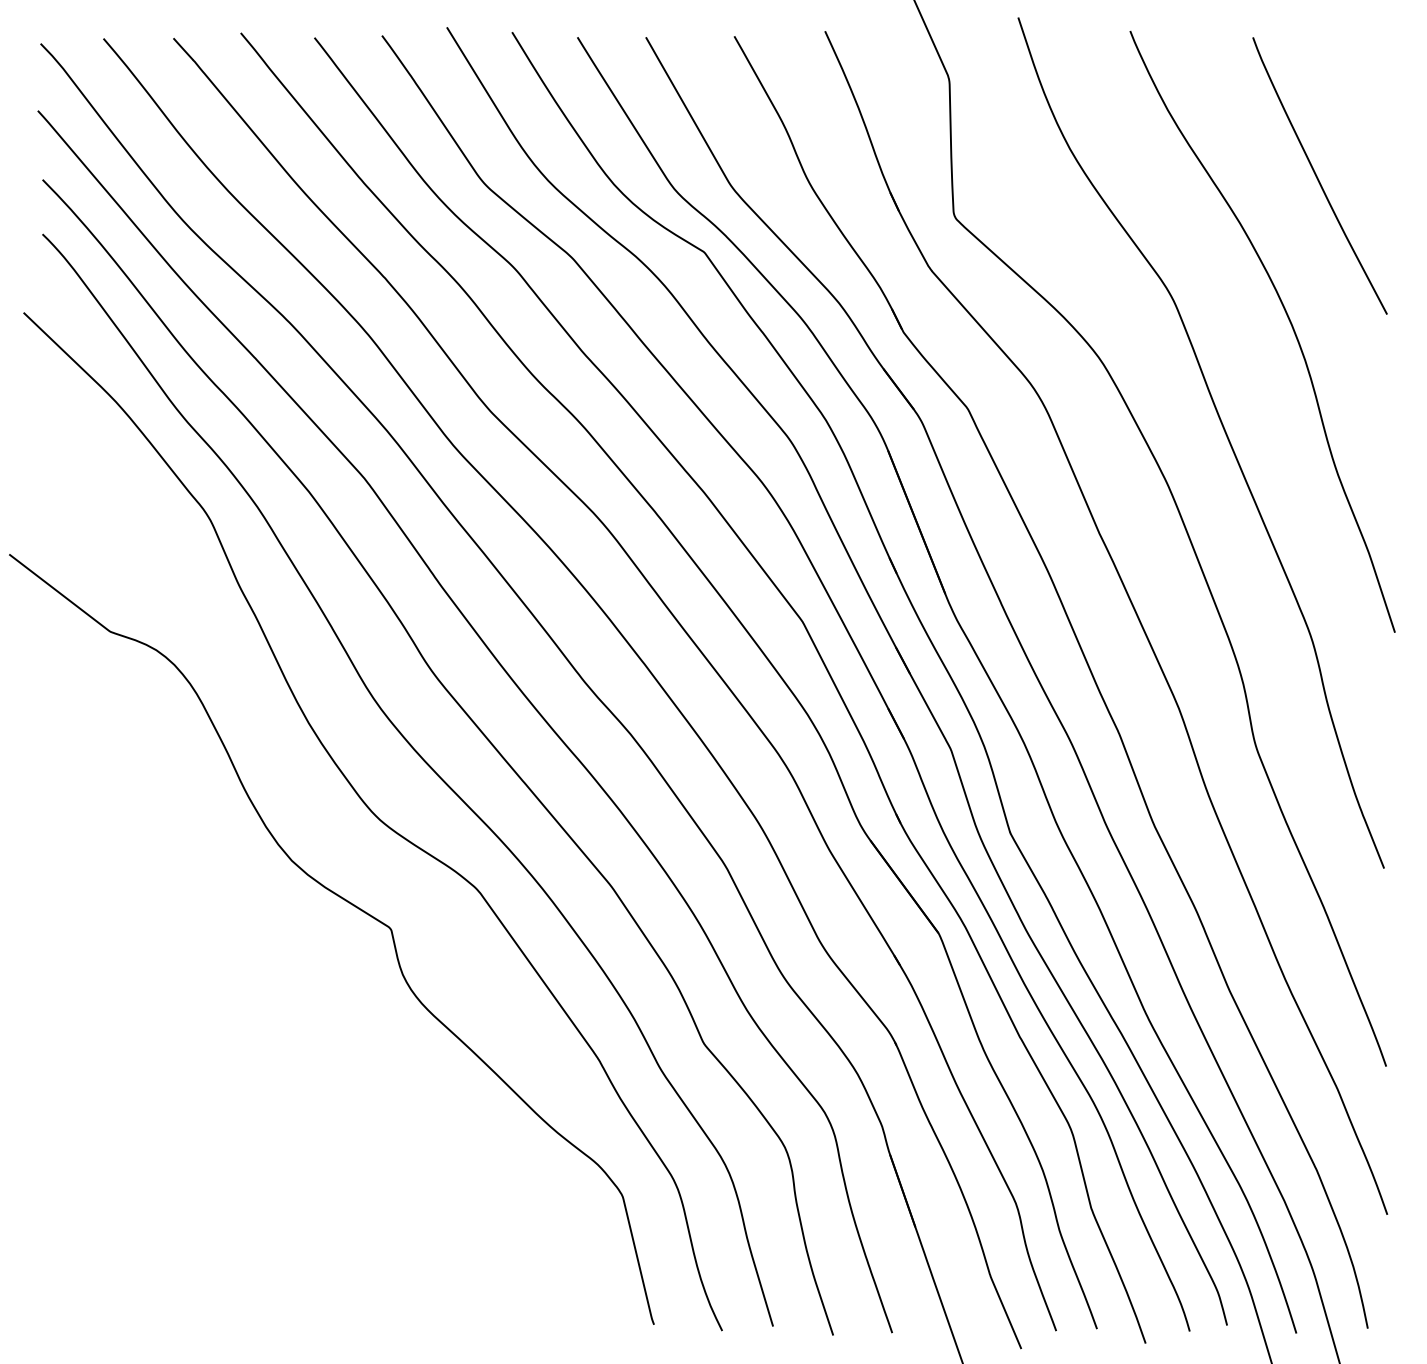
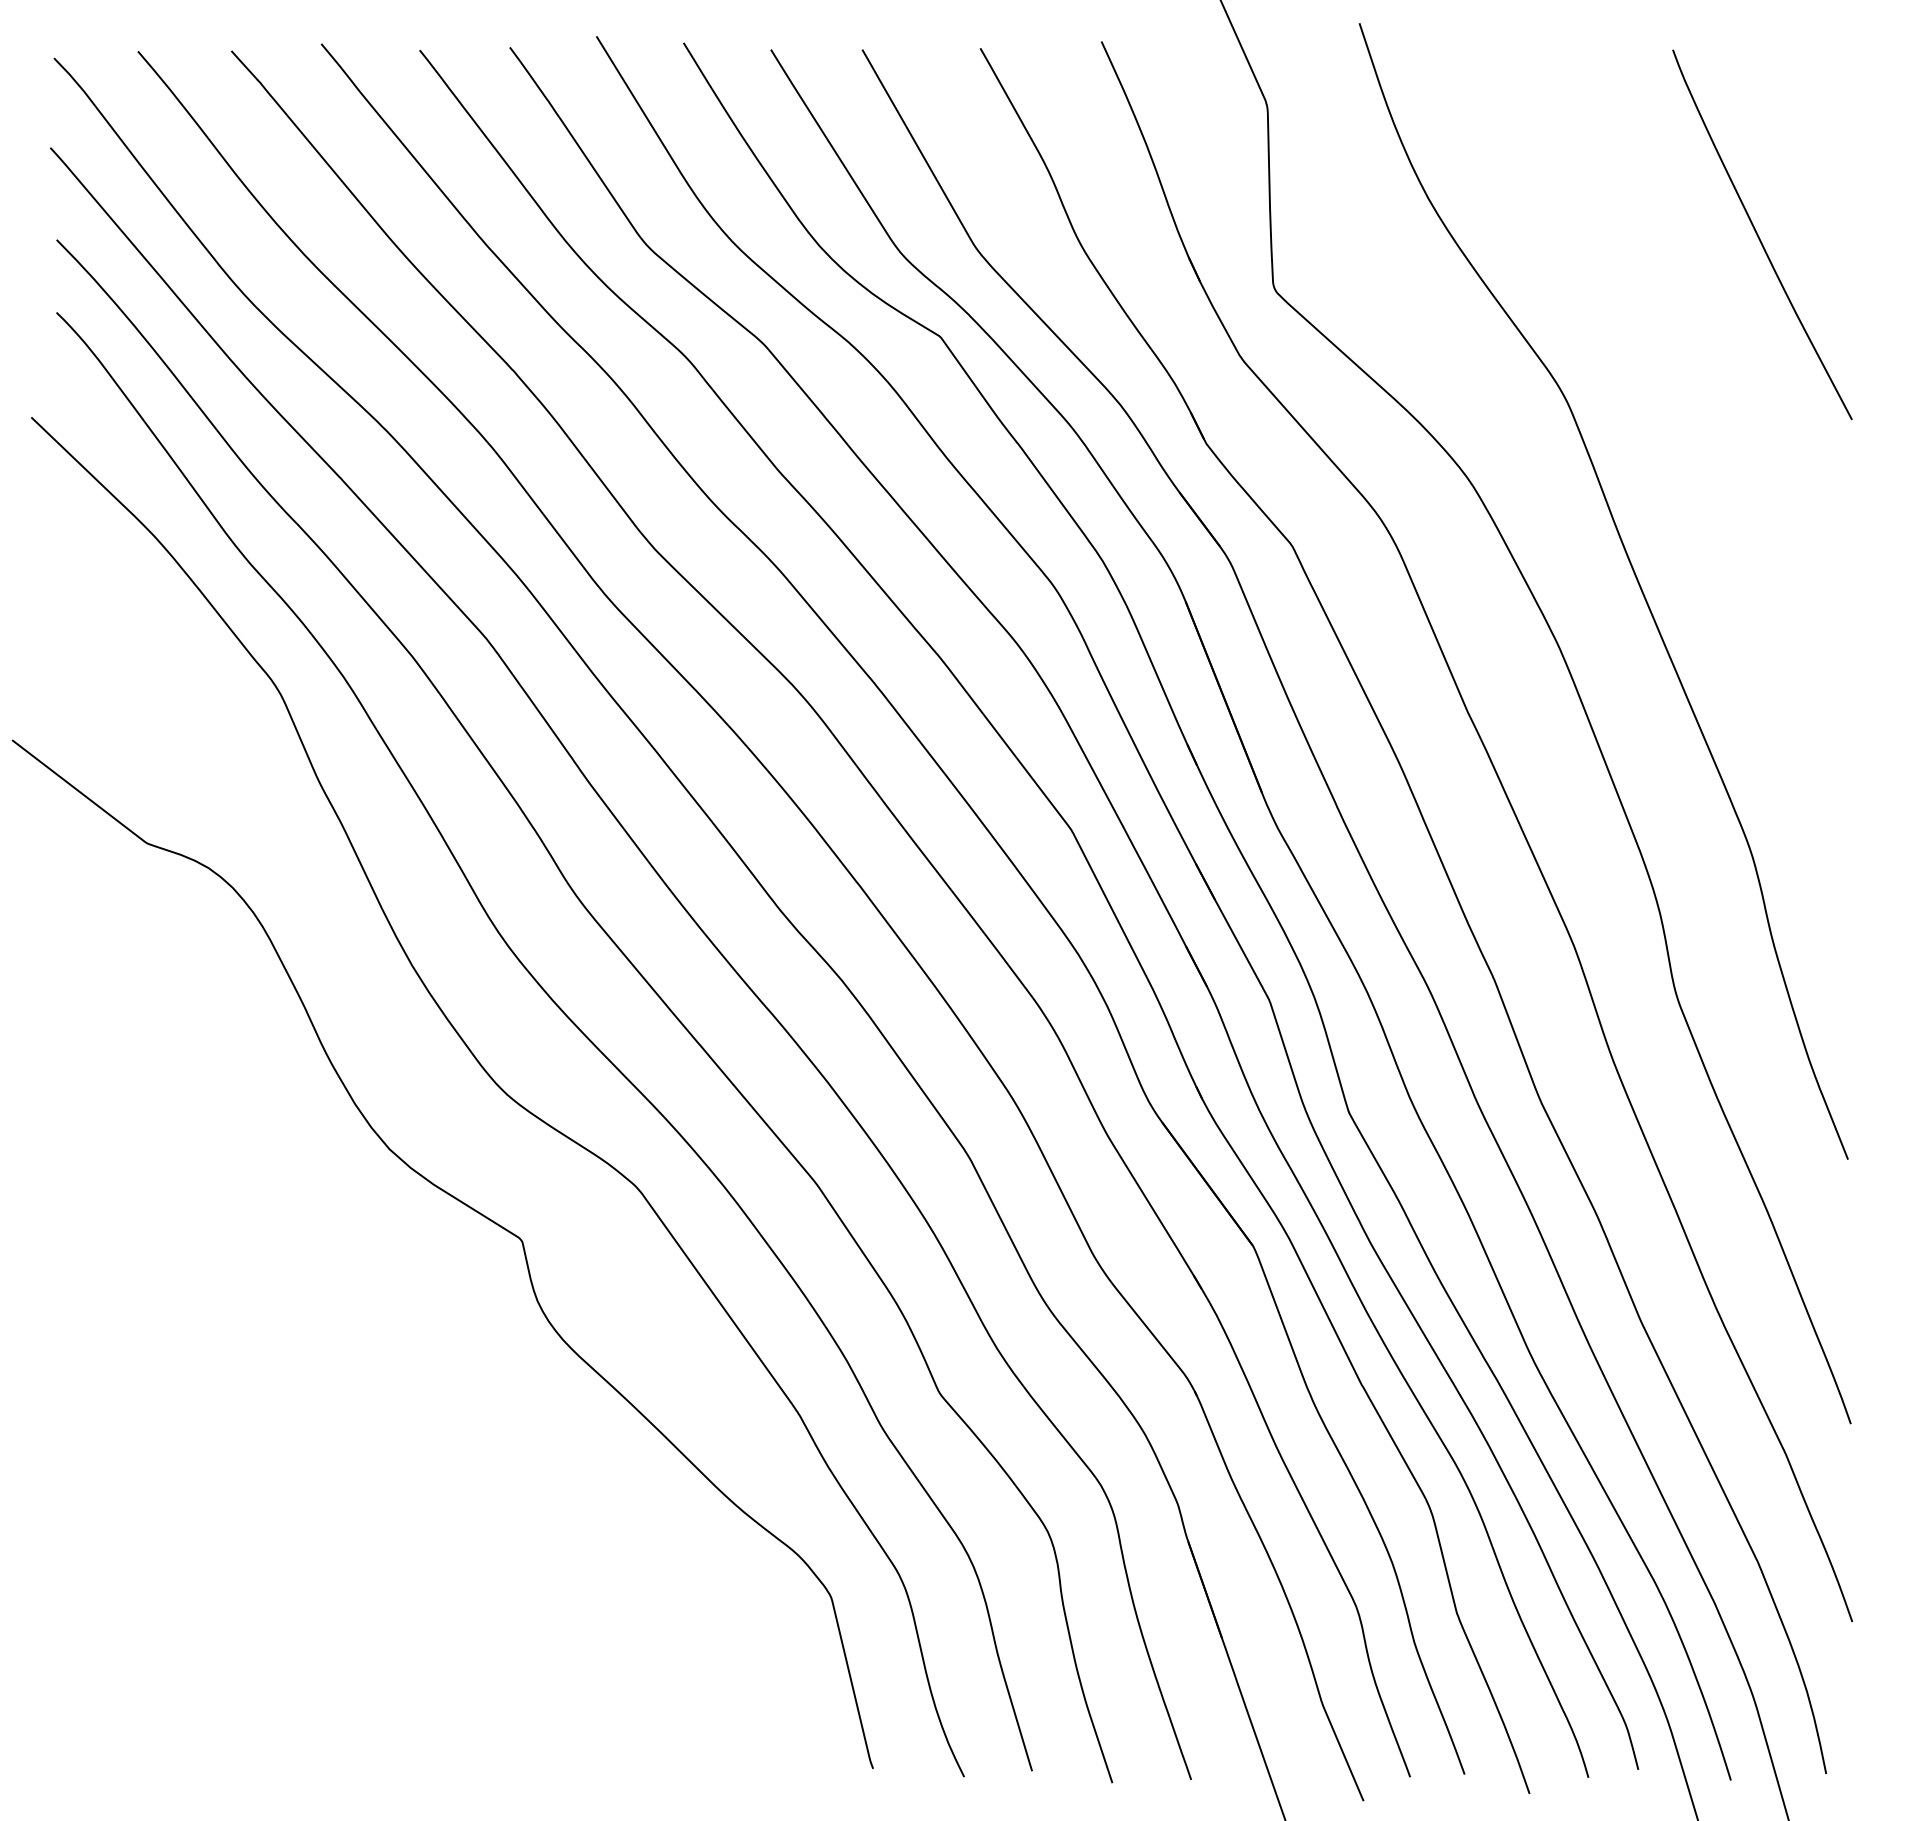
curve: (1289, 321) -> (1721, 429), removed

